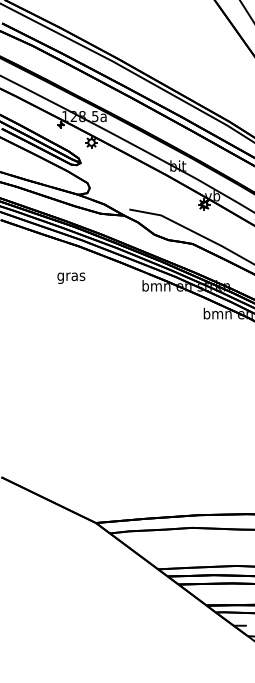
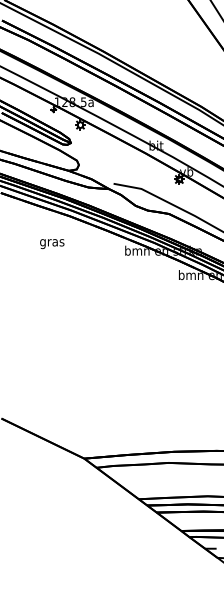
text: (71, 277) -> (52, 243), moved

